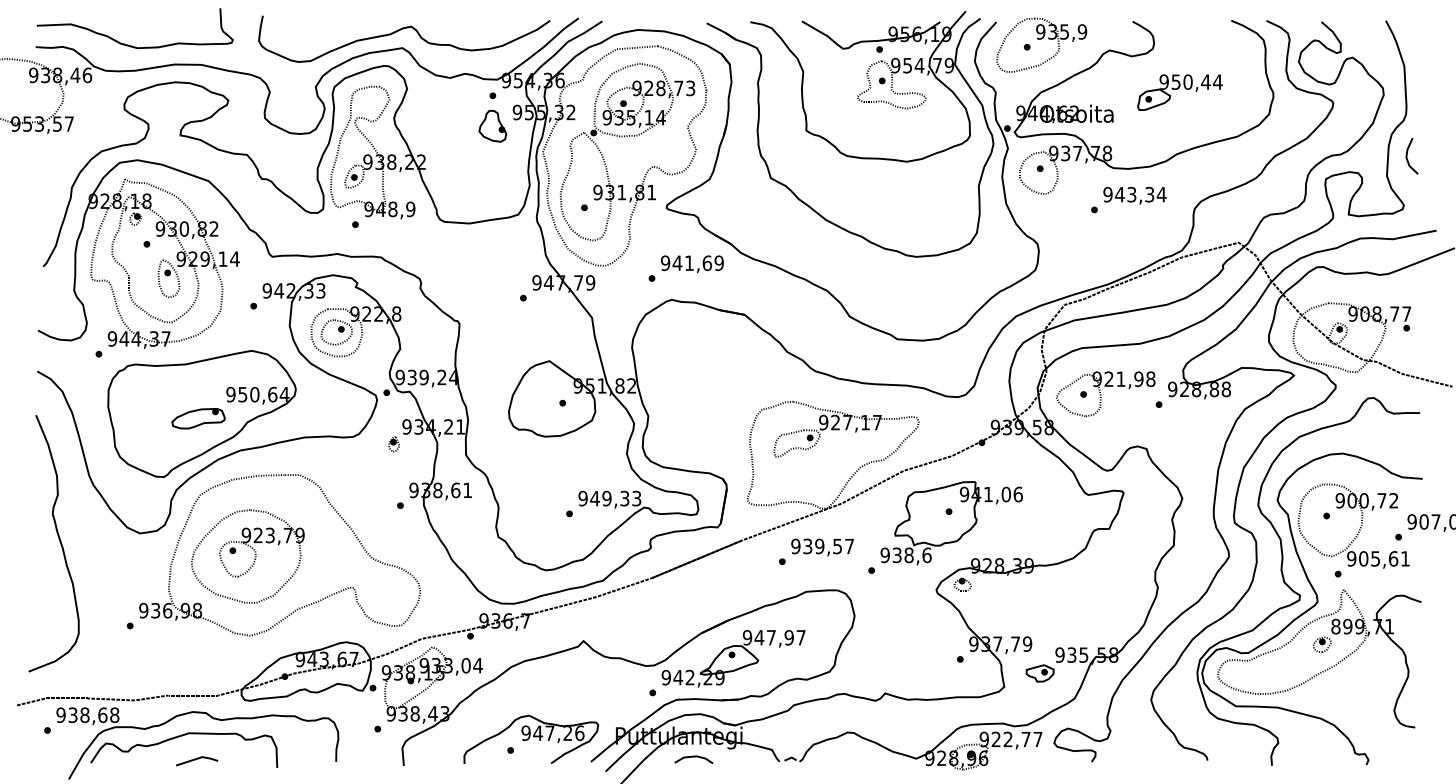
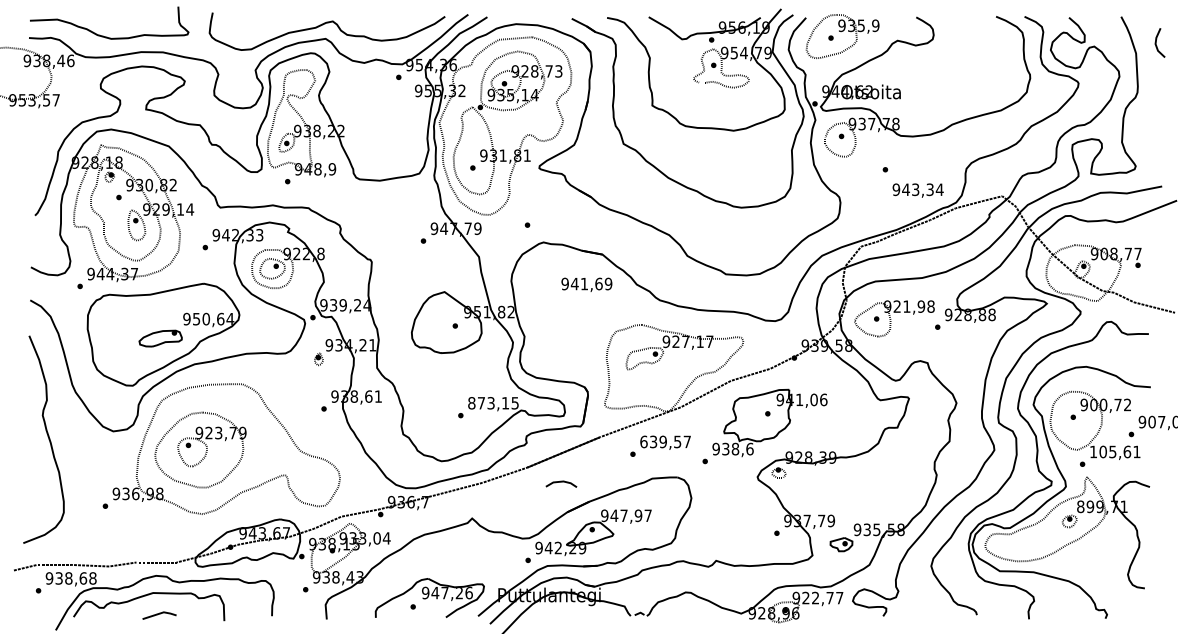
part: (1179, 92) -> (954, 74), removed
part: (492, 125) -> (398, 101), removed
line: (1407, 156) -> (1156, 43), moved
text: (1134, 195) -> (917, 190), moved
text: (692, 264) -> (586, 285), moved
text: (609, 498) -> (493, 403), 949,33 -> 873,15
text: (795, 546) -> (643, 441), 939,57 -> 639,57
text: (1351, 558) -> (1093, 451), 905,61 -> 105,61
line: (693, 757) -> (561, 482), moved

